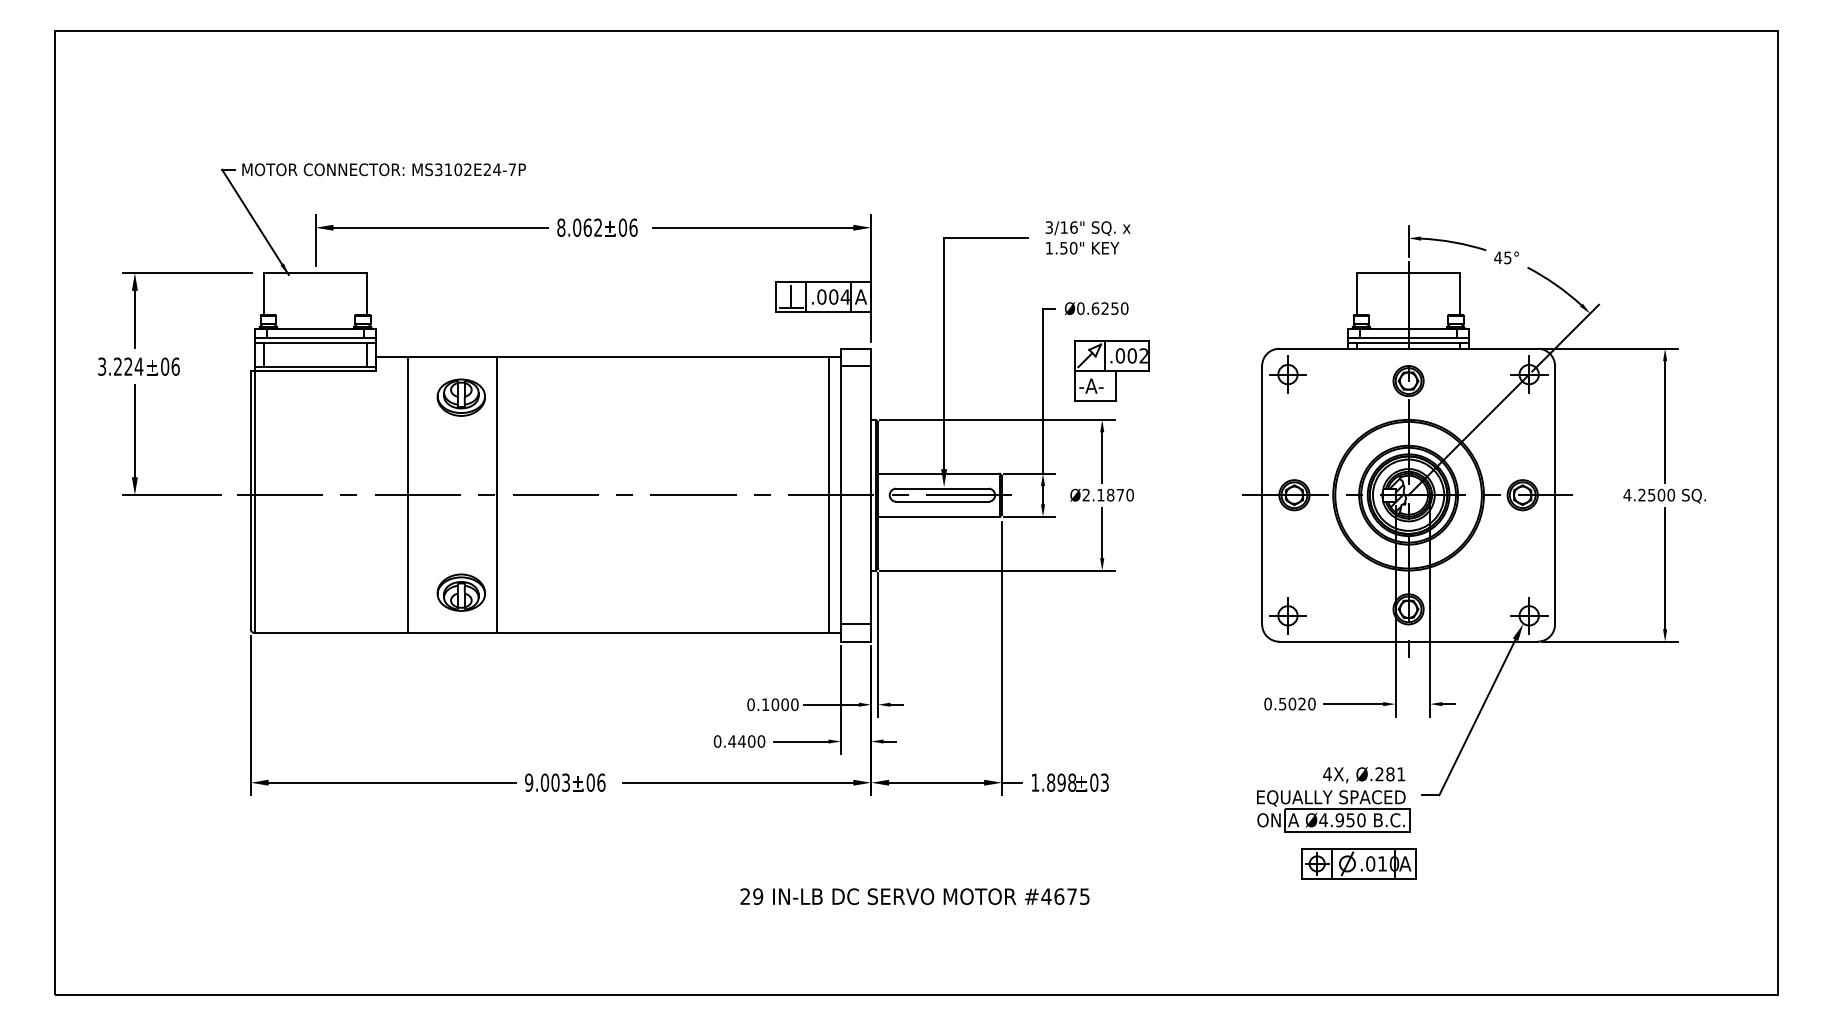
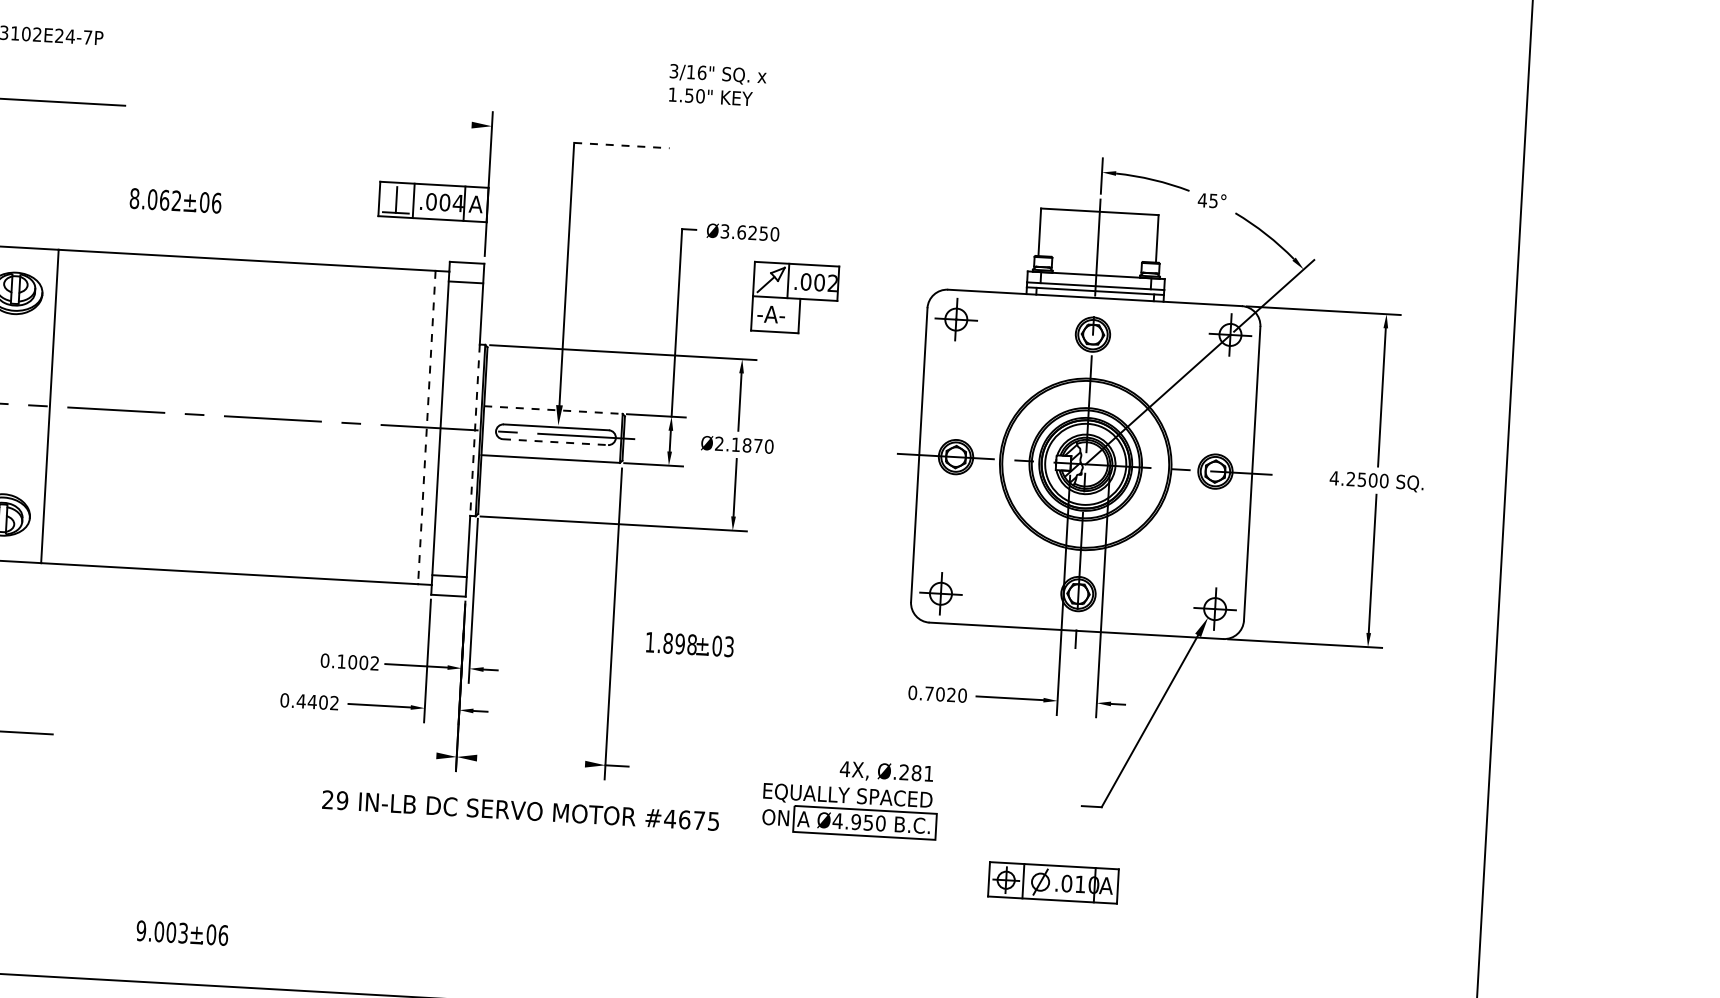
text: (597, 227) -> (175, 200), moved
line: (752, 227) -> (357, 118), removed
text: (1087, 237) -> (716, 84), moved
line: (986, 238) -> (622, 145), solid -> dashed
text: (1080, 308) -> (724, 231), Ø0.6250 -> Ø3.6250
part: (1111, 370) -> (795, 297), moved
line: (939, 473) -> (553, 409), solid -> dashed
line: (828, 495) -> (426, 427), solid -> dashed
line: (871, 495) -> (475, 430), solid -> dashed
line: (942, 501) -> (555, 441), solid -> dashed
text: (794, 704) -> (374, 663), 0.1000 -> 0.1002
text: (1282, 704) -> (929, 694), 0.5020 -> 0.7020
text: (761, 741) -> (334, 703), 0.4400 -> 0.4402
text: (565, 782) -> (182, 932), moved
line: (738, 782) -> (305, 748), removed
line: (936, 782) -> (530, 760), removed
text: (1070, 782) -> (690, 644), moved
part: (1333, 799) -> (850, 798), moved
part: (1358, 863) -> (1053, 882), moved
text: (914, 896) -> (520, 810), moved

